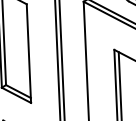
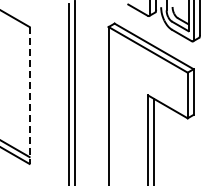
line: (28, 54) -> (29, 96), solid -> dashed

